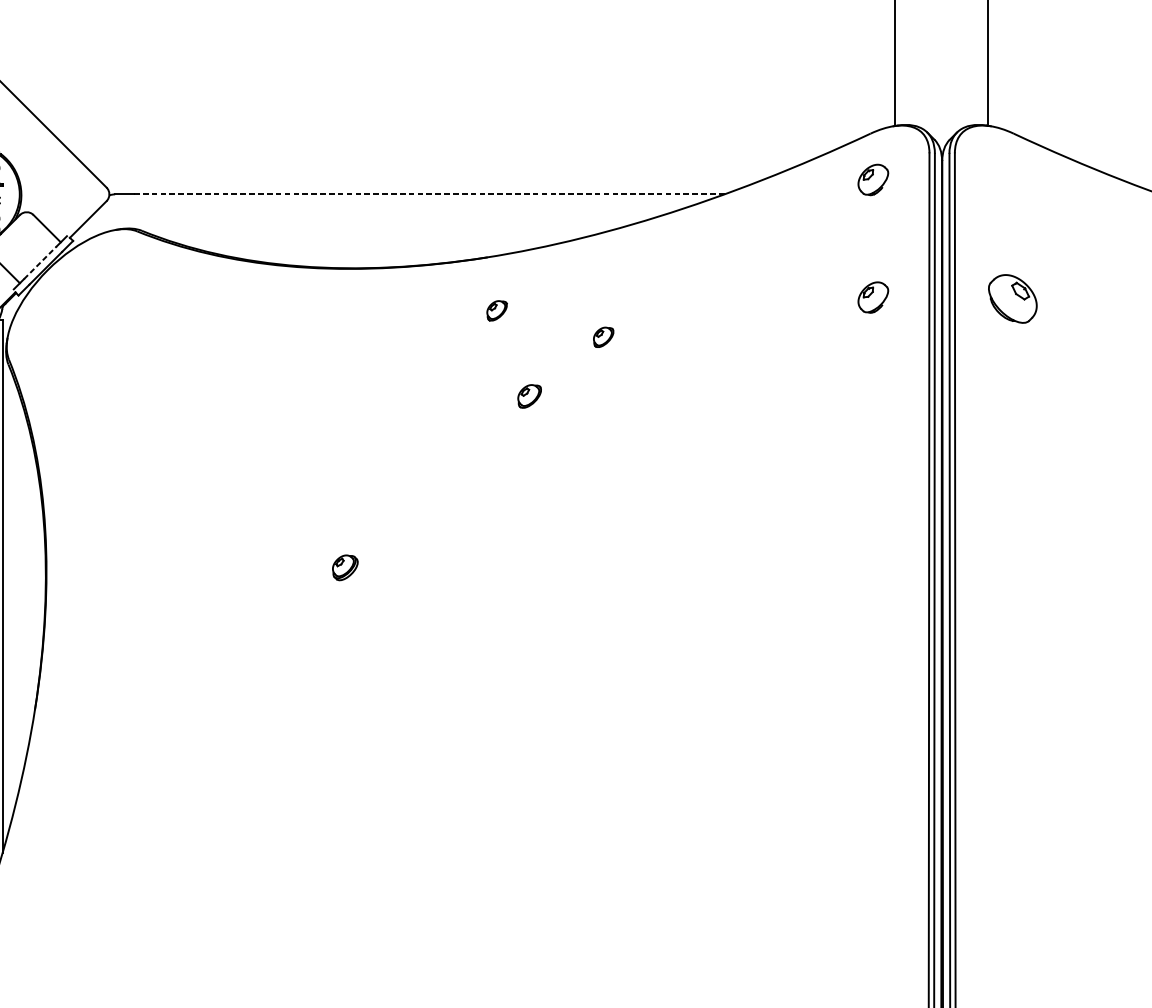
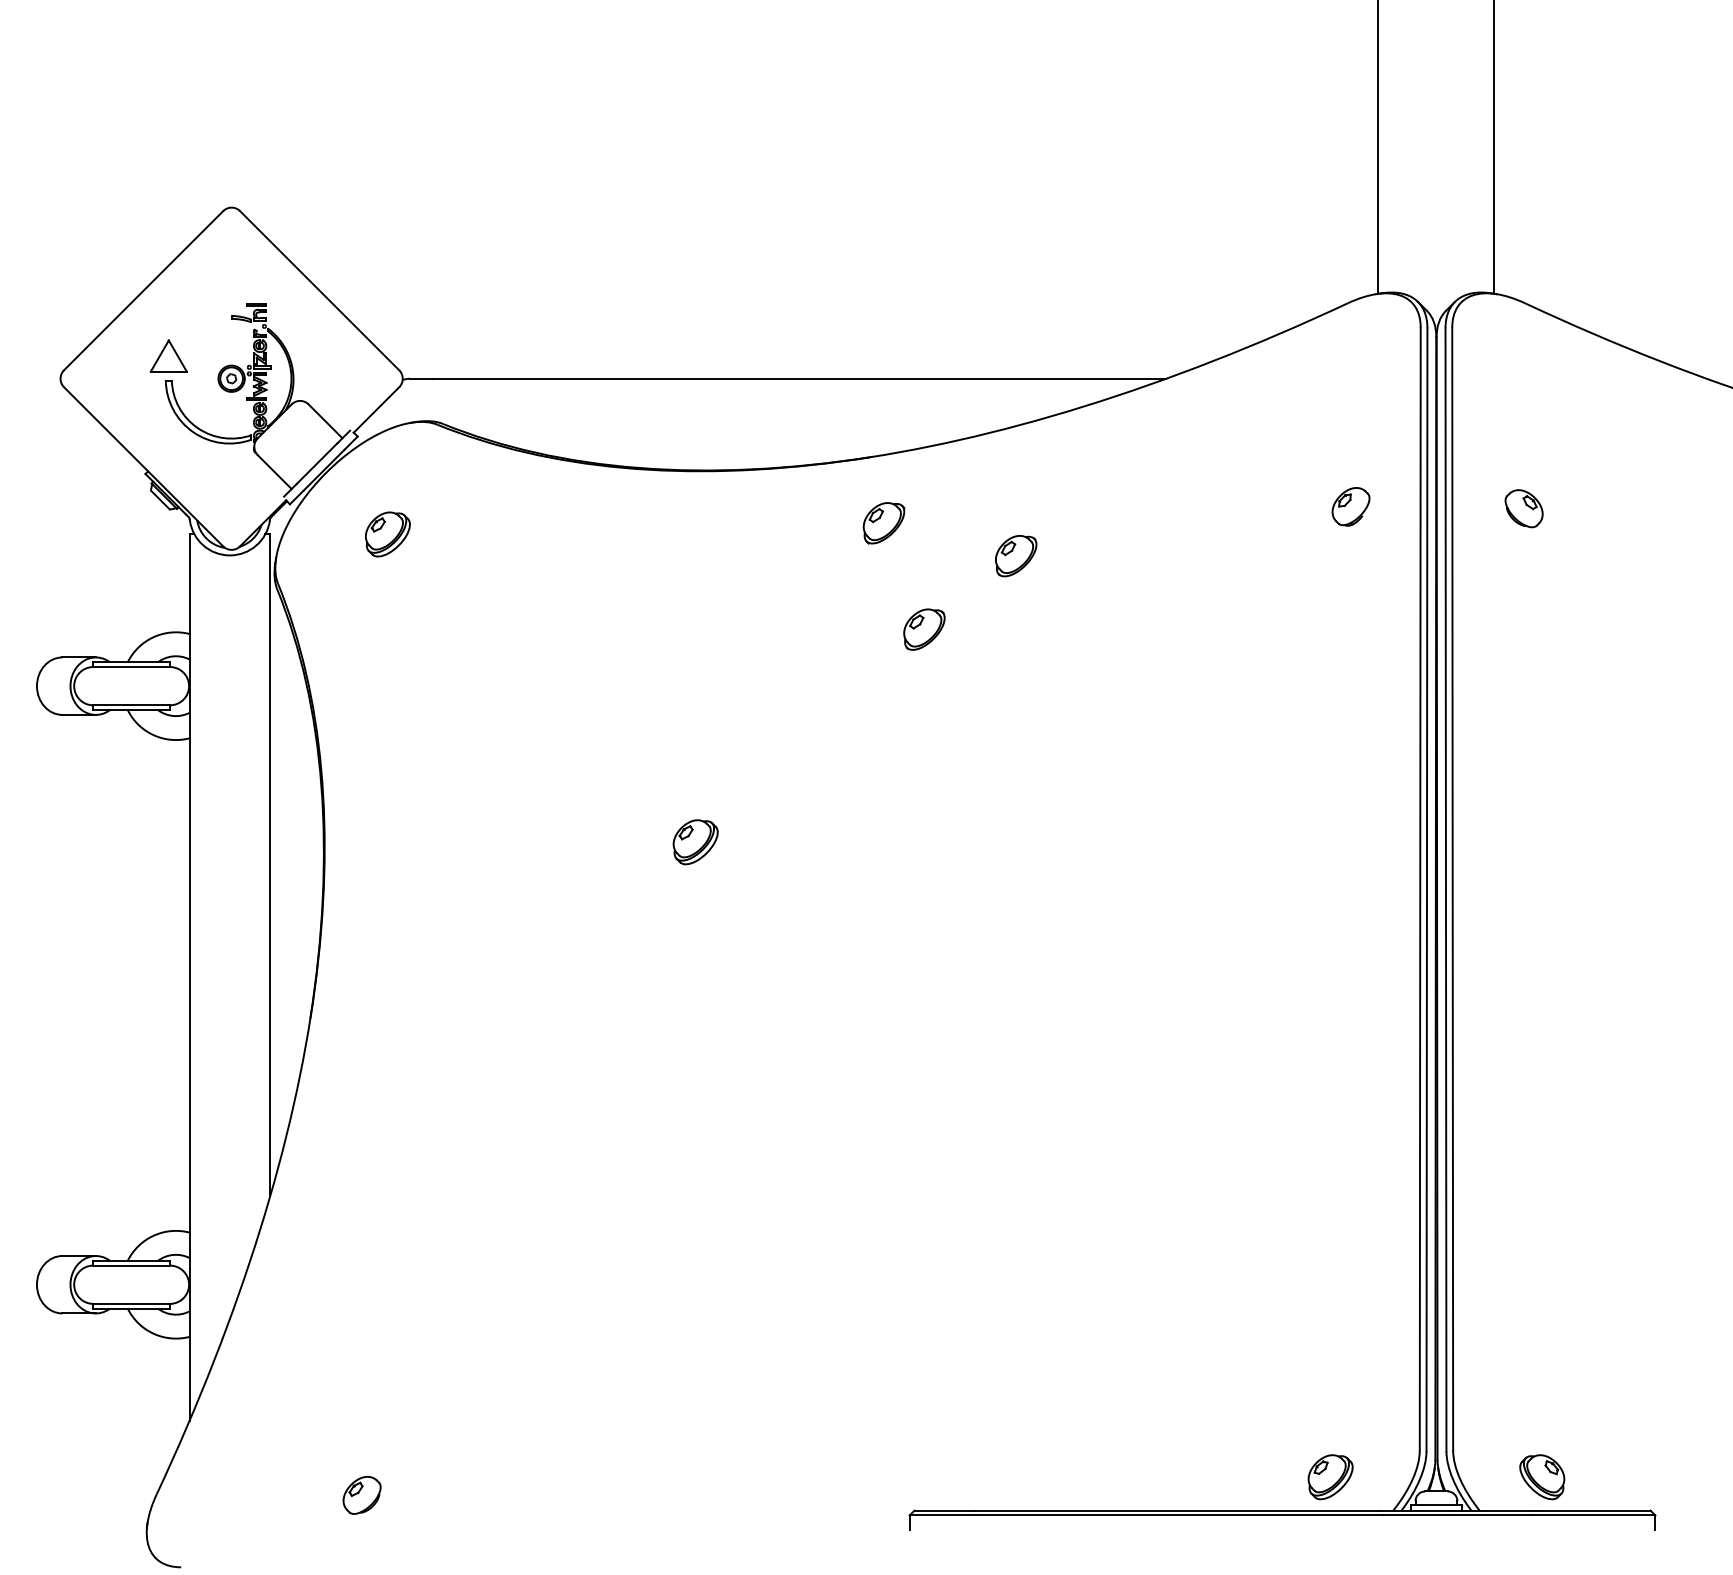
part: (872, 179) -> (1350, 360), removed
line: (429, 194) -> (799, 378), dashed -> solid
line: (40, 262) -> (317, 463), dashed -> solid
part: (1012, 298) -> (1523, 508), size x0.62
part: (496, 310) -> (883, 523), size x1.67
part: (97, 319) -> (387, 534), added
part: (603, 337) -> (1016, 556), size x1.67
part: (529, 396) -> (924, 629), size x1.43
part: (345, 567) -> (695, 842), size x1.43

